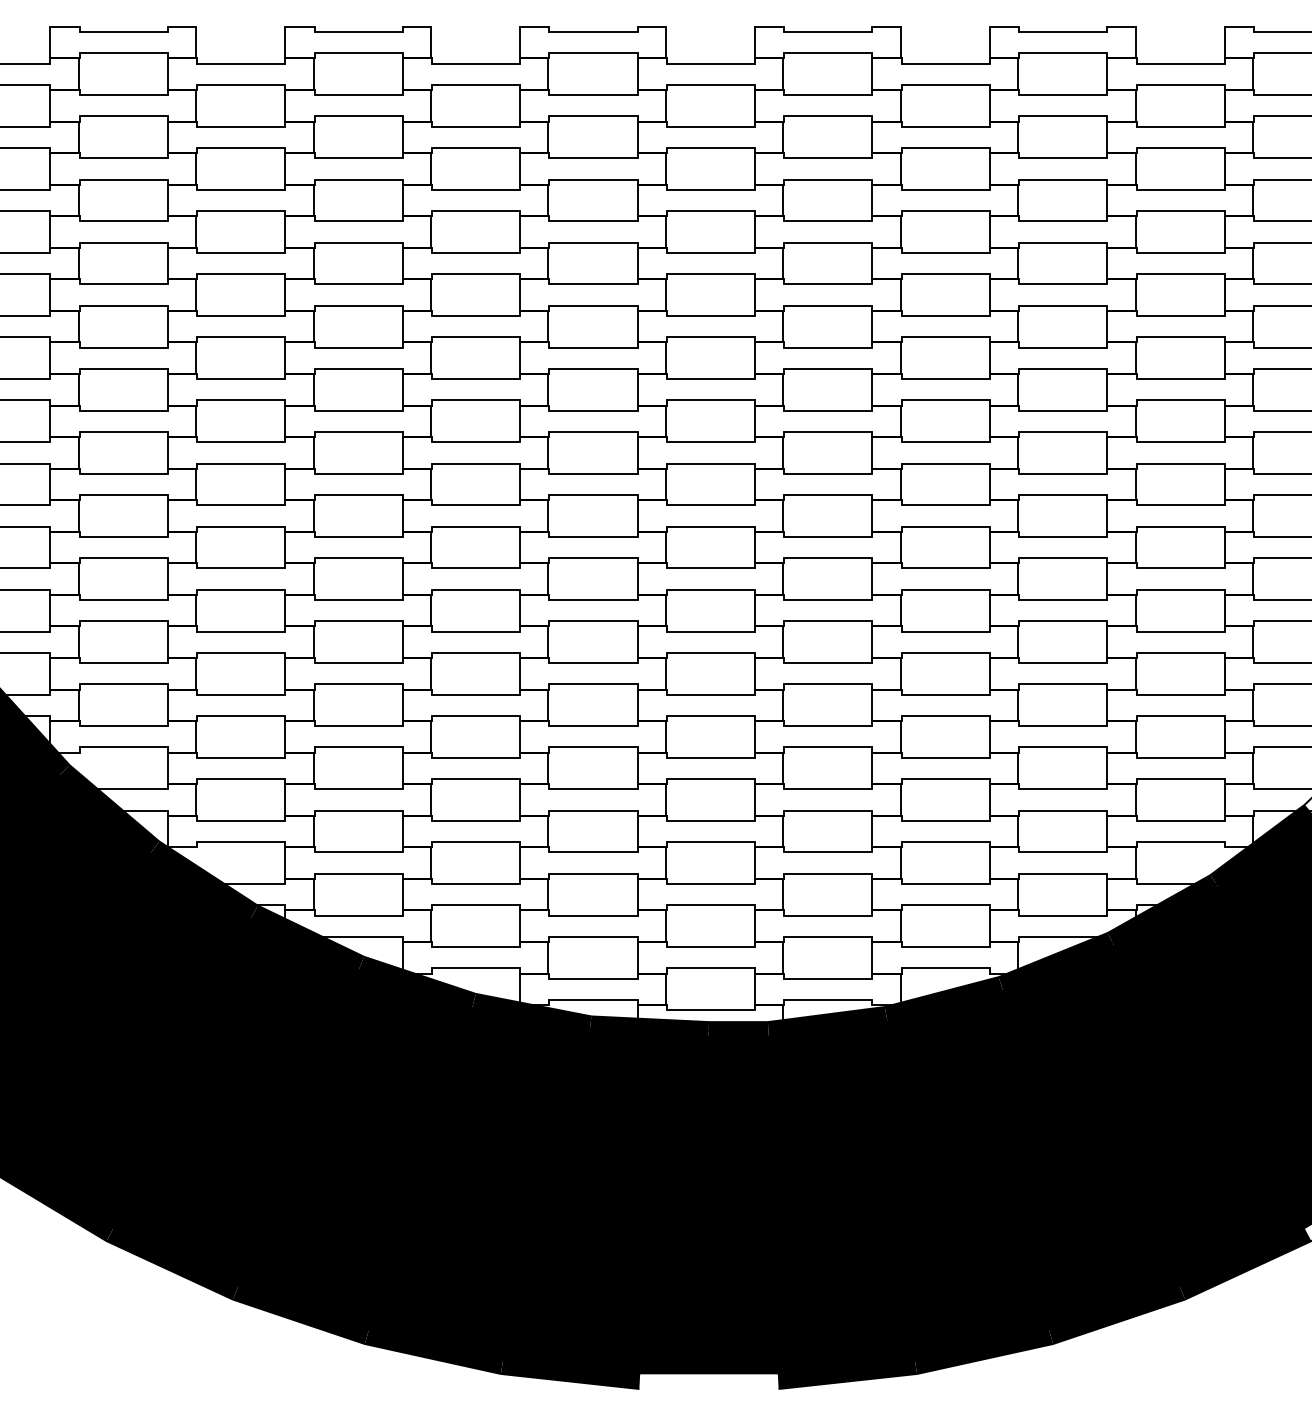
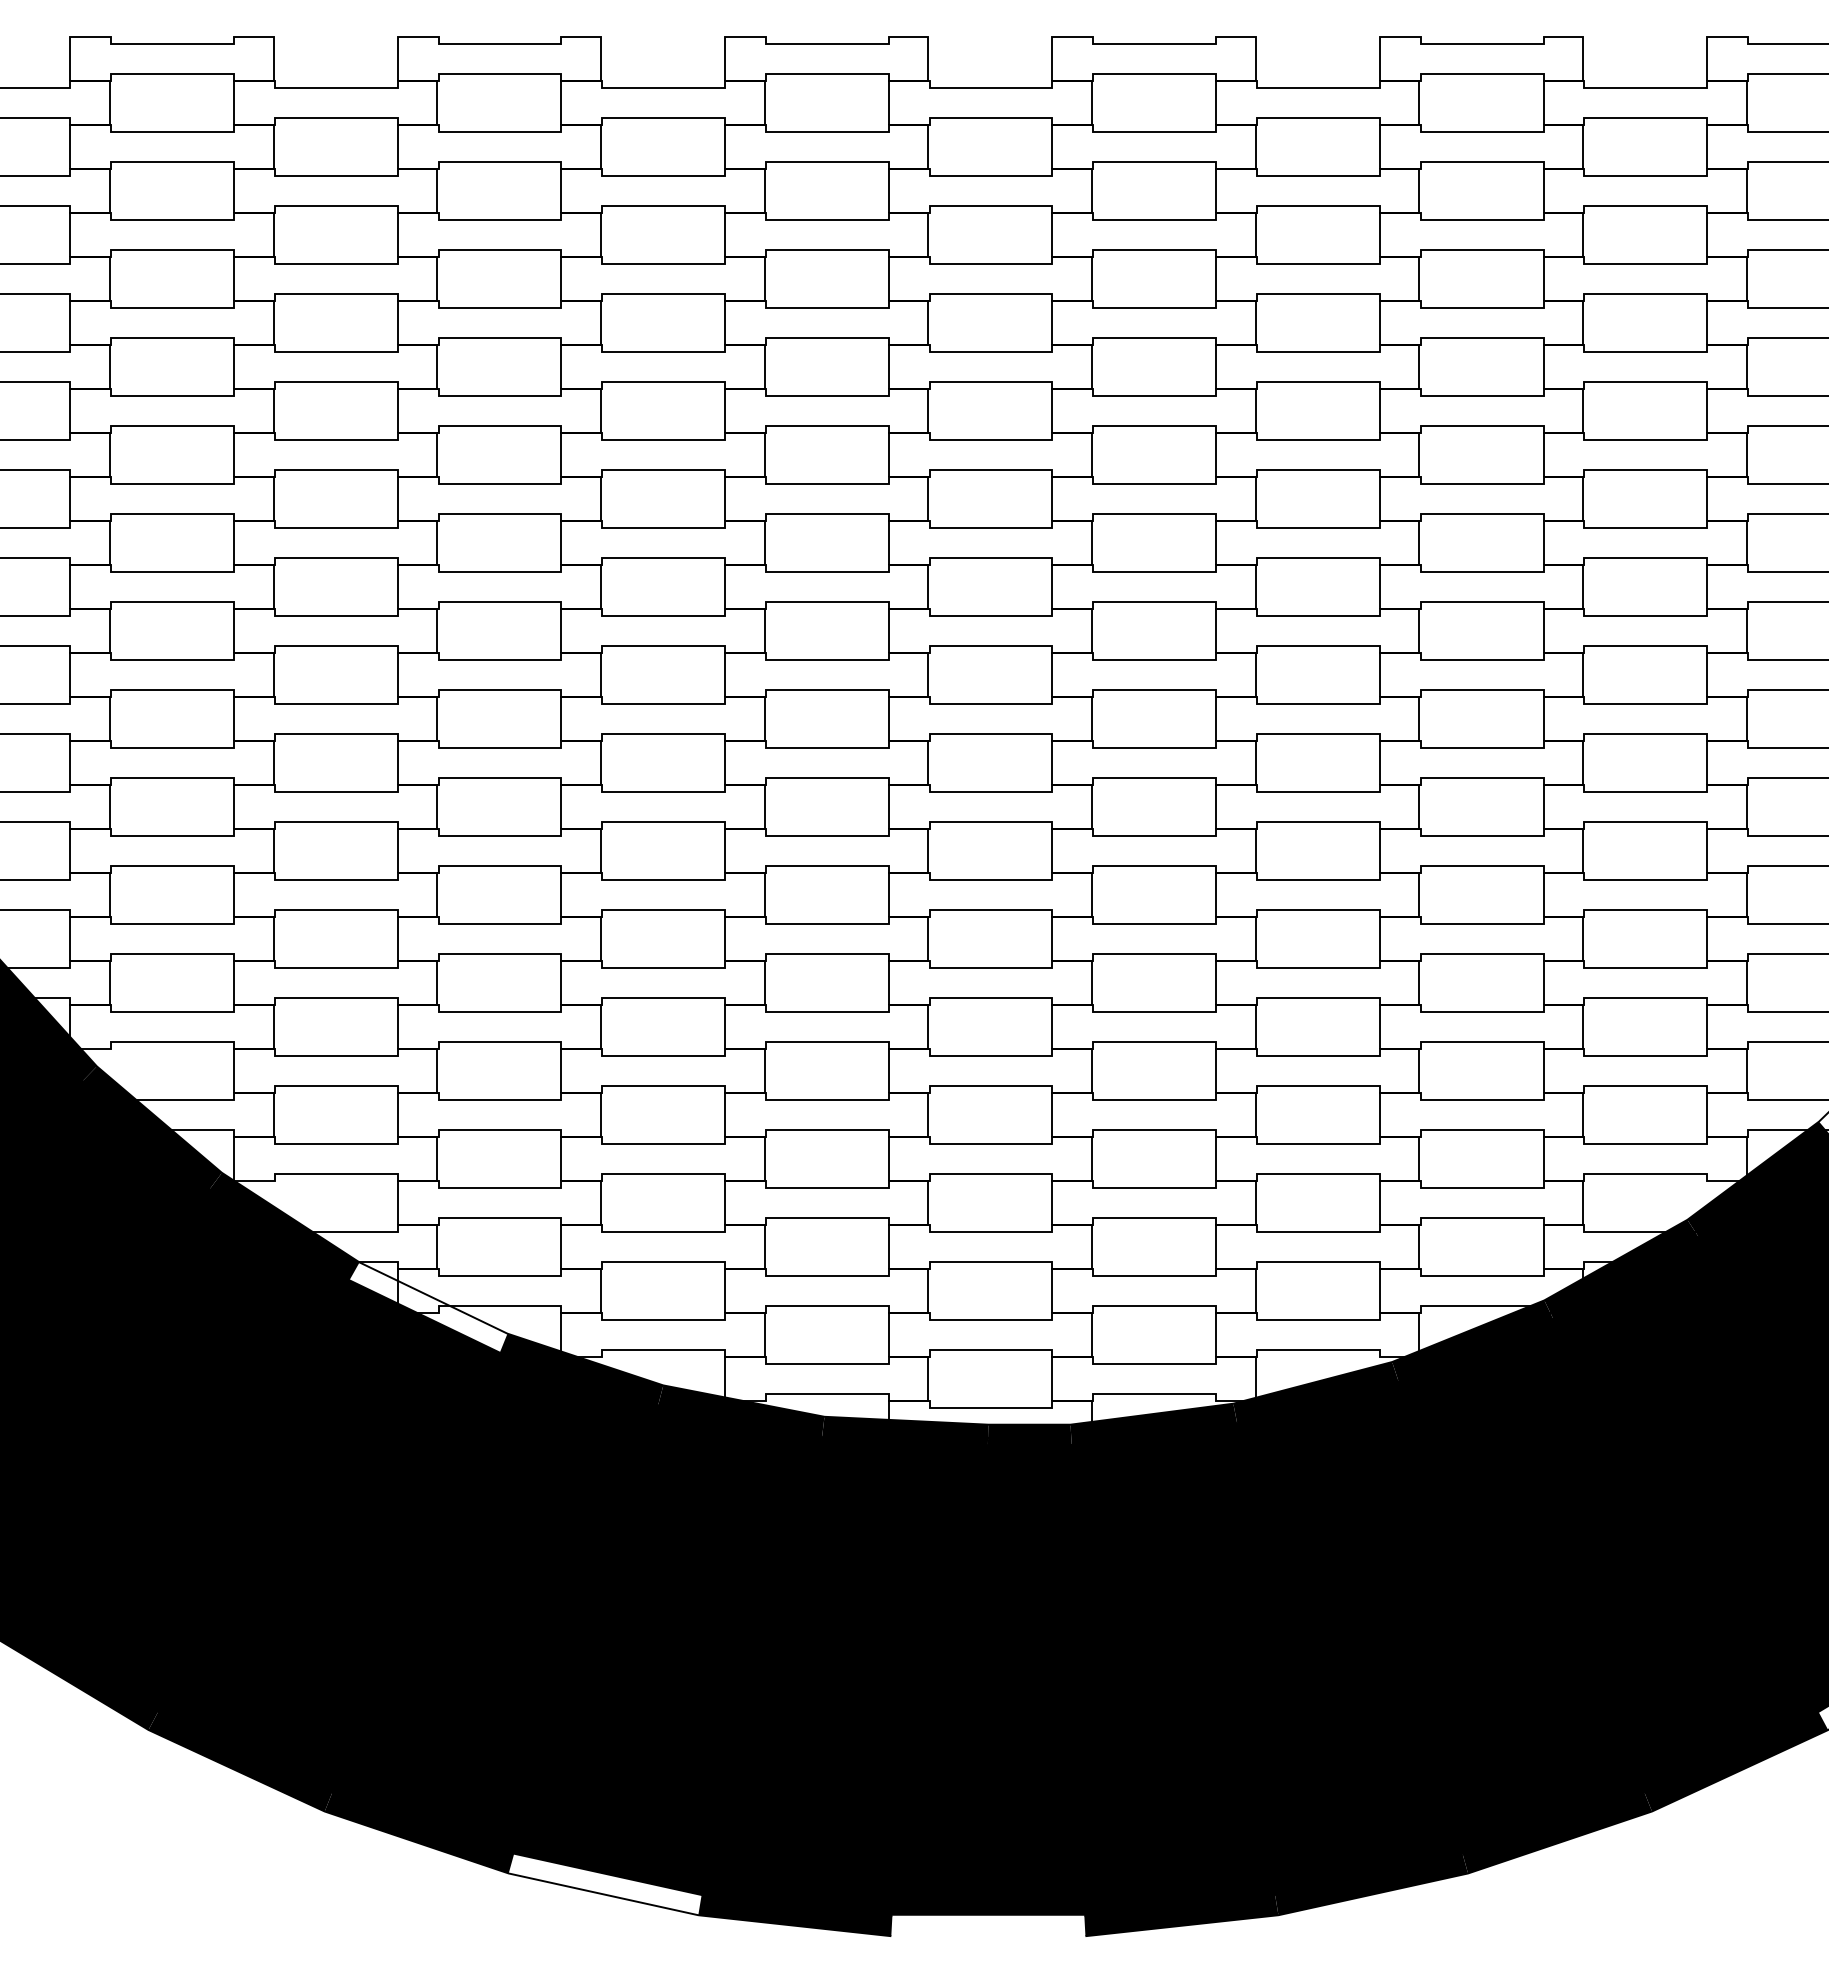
fill: (307, 938) -> (428, 1307), removed
fill: (433, 1351) -> (604, 1884), removed

